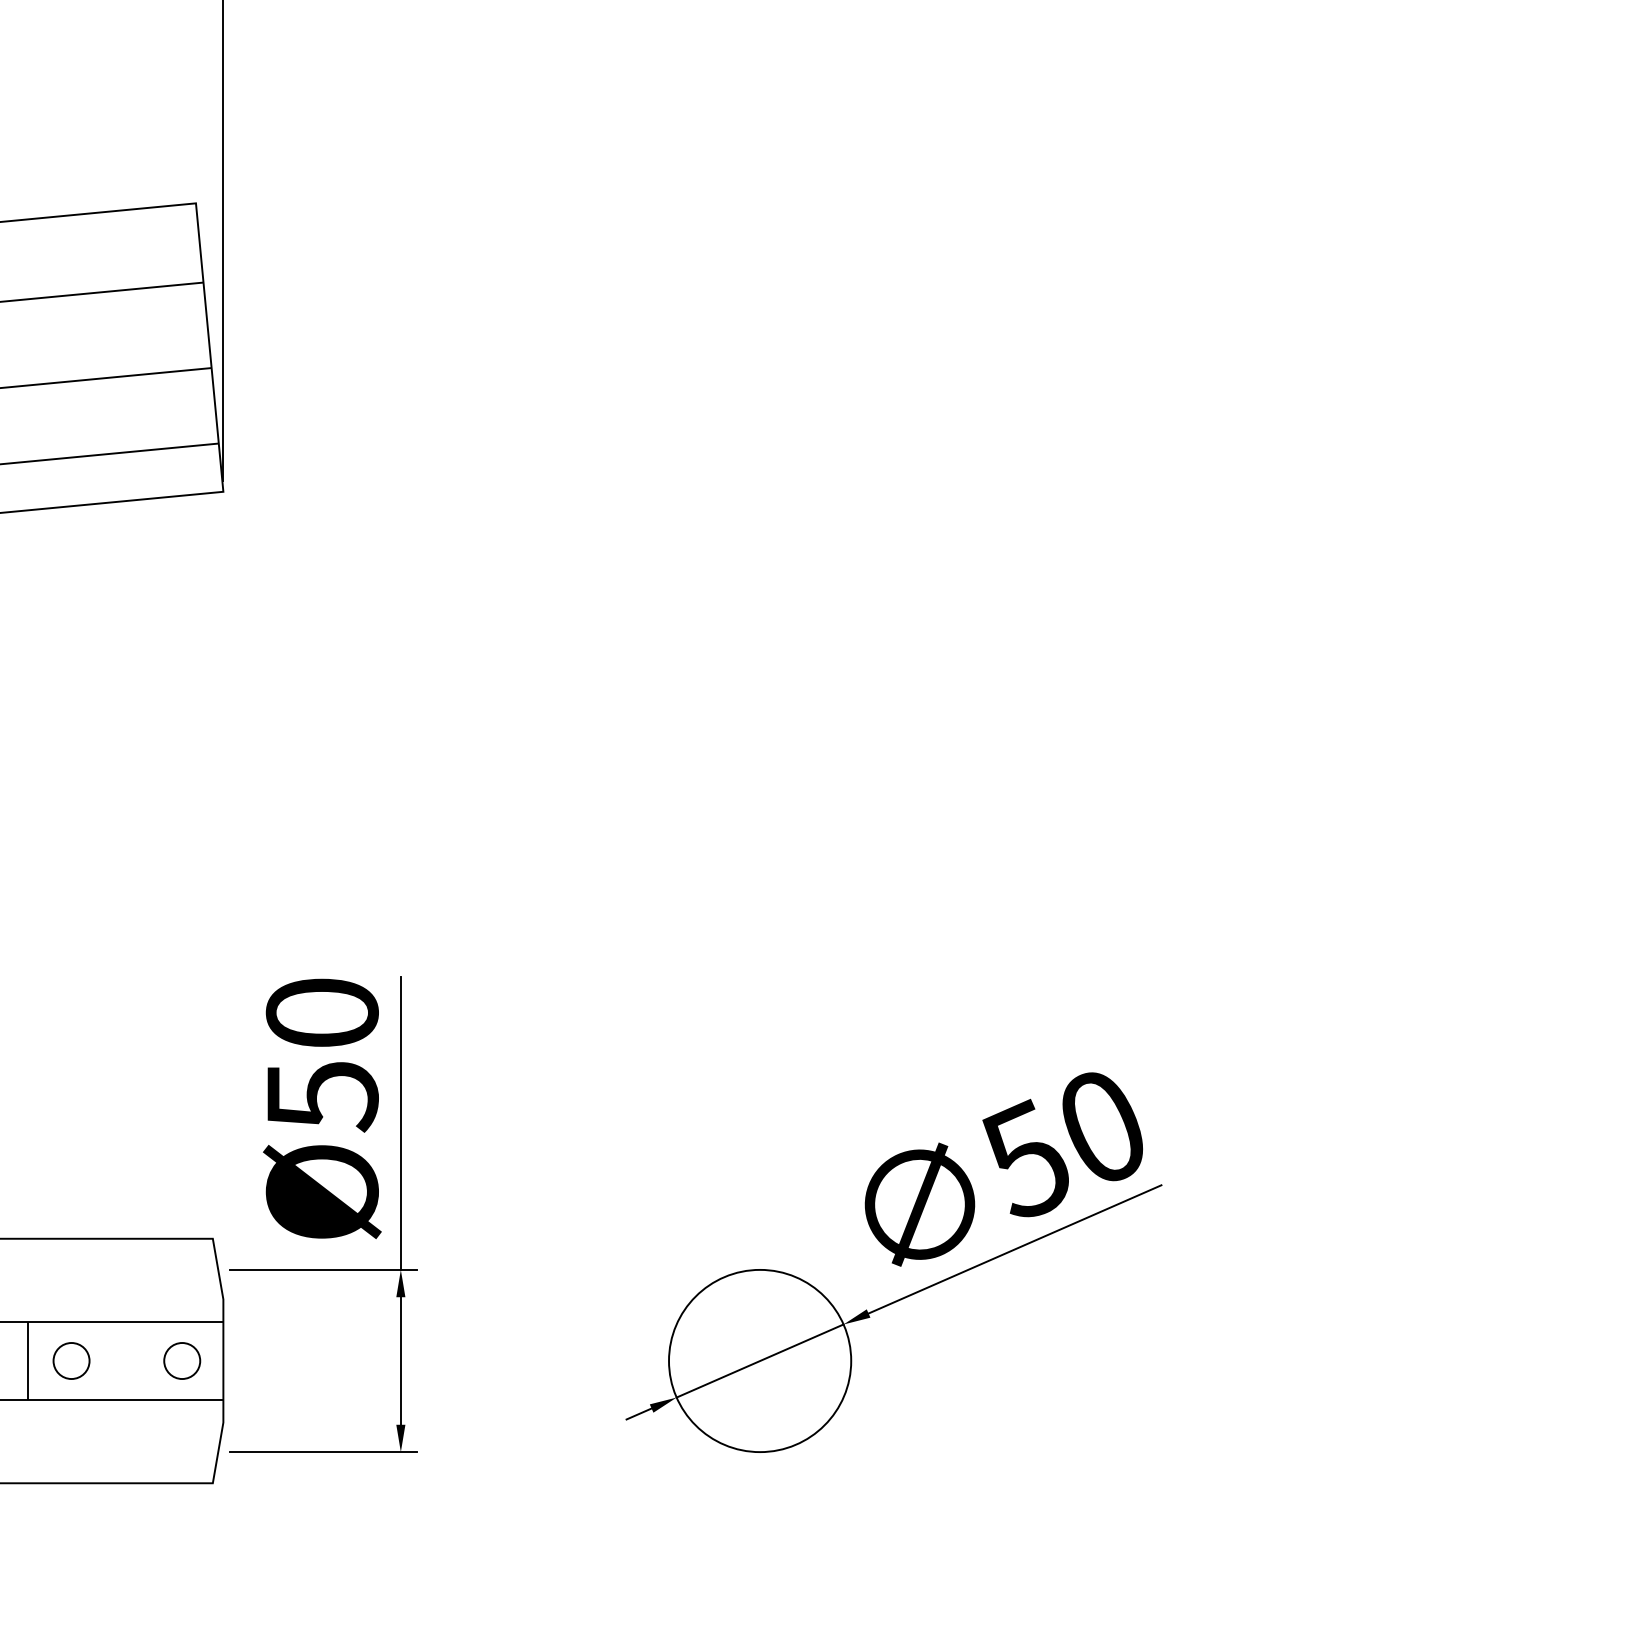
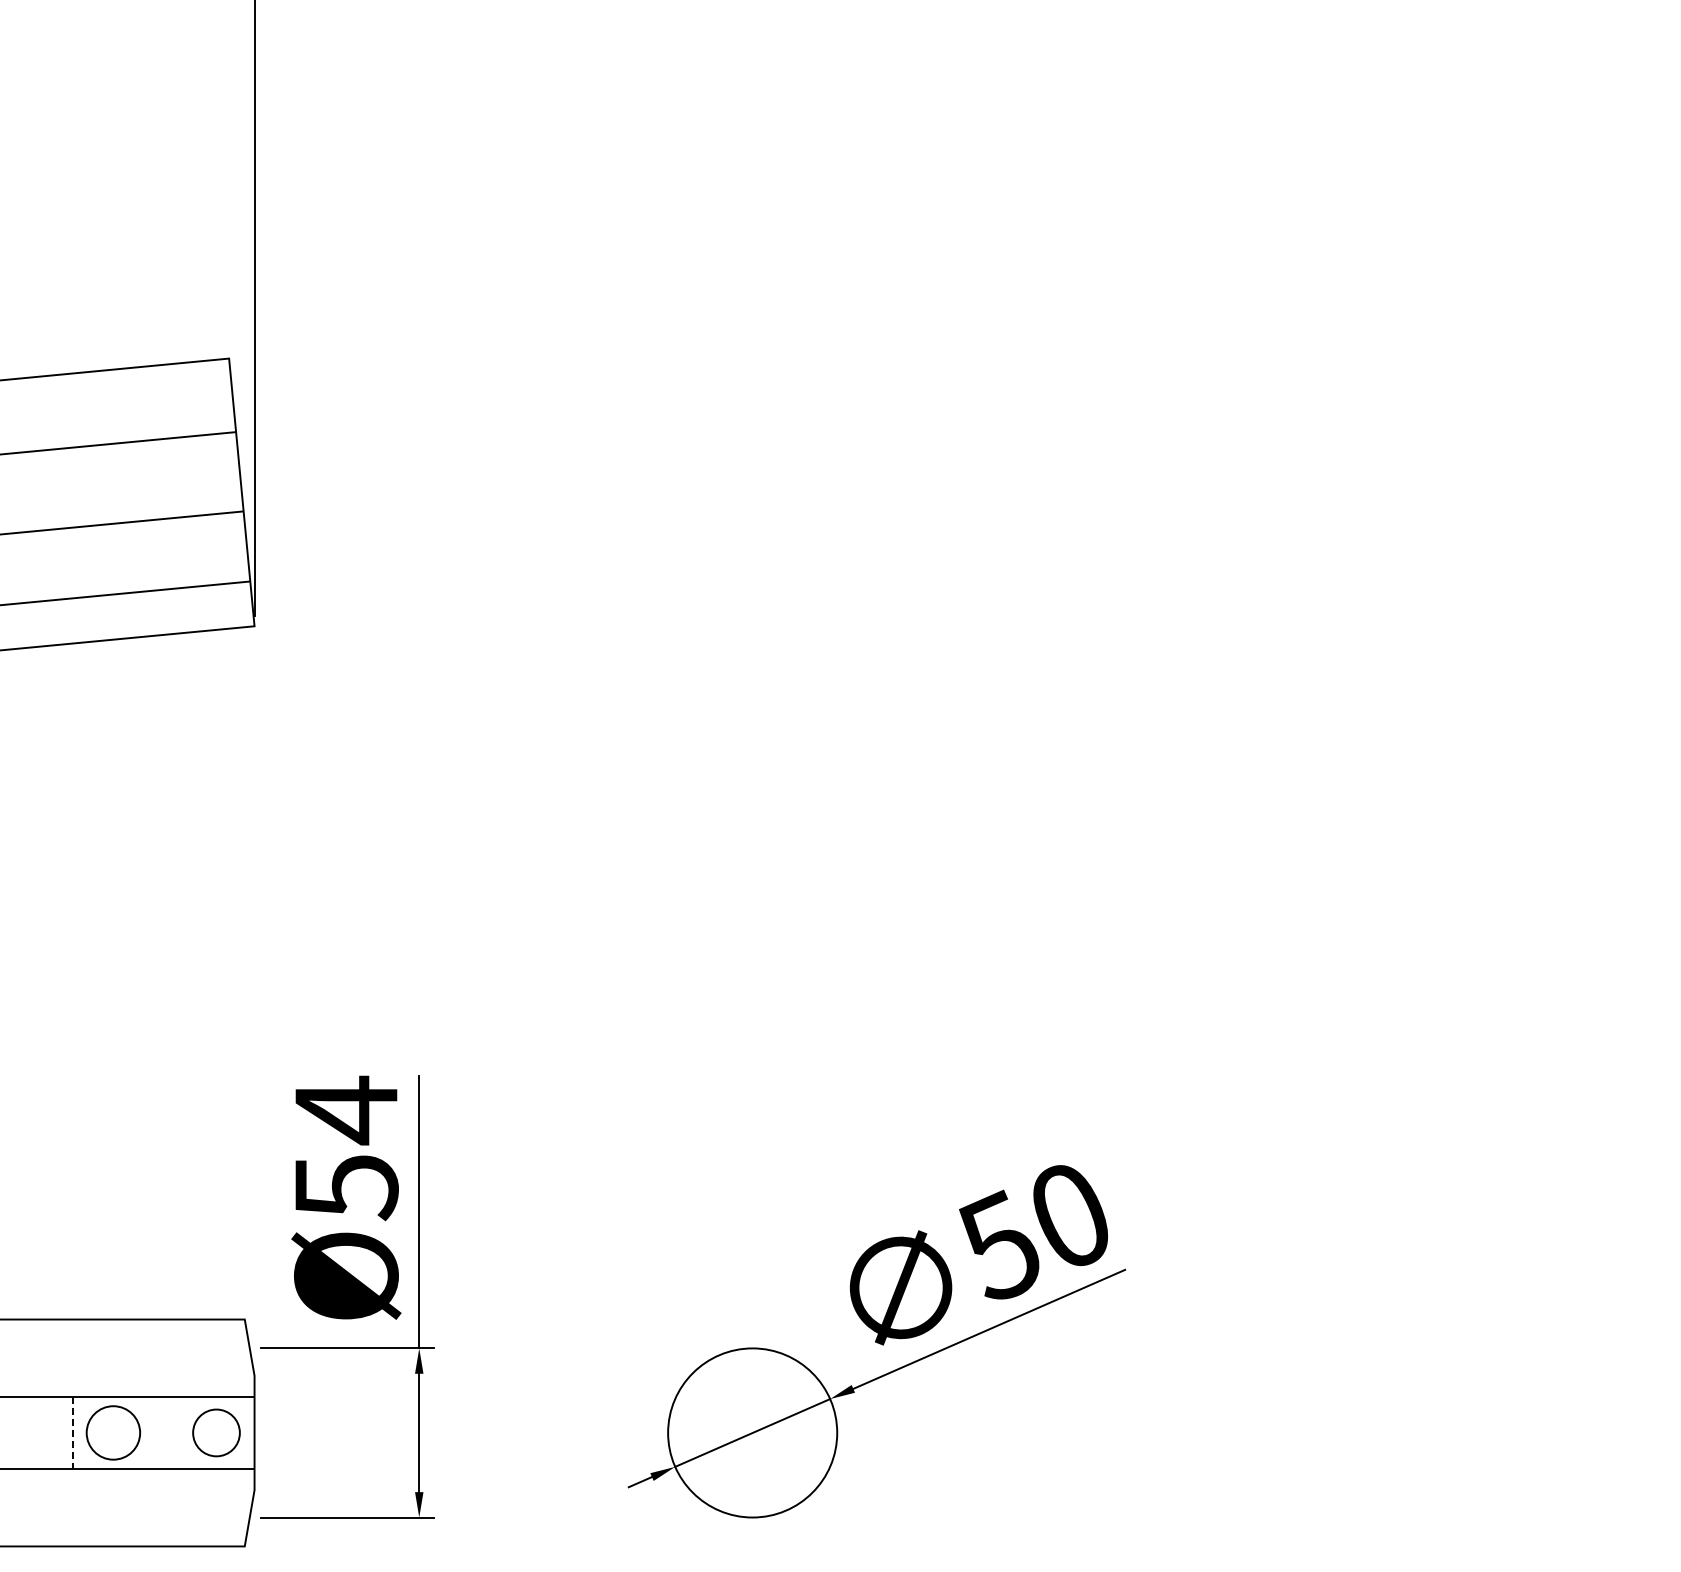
text: (322, 1013) -> (346, 1110), 50 -> 54
circle: (71, 1360) -> (113, 1432), size x1.6
circle: (181, 1360) -> (215, 1432), size x1.4
line: (28, 1361) -> (73, 1433), solid -> dashed

